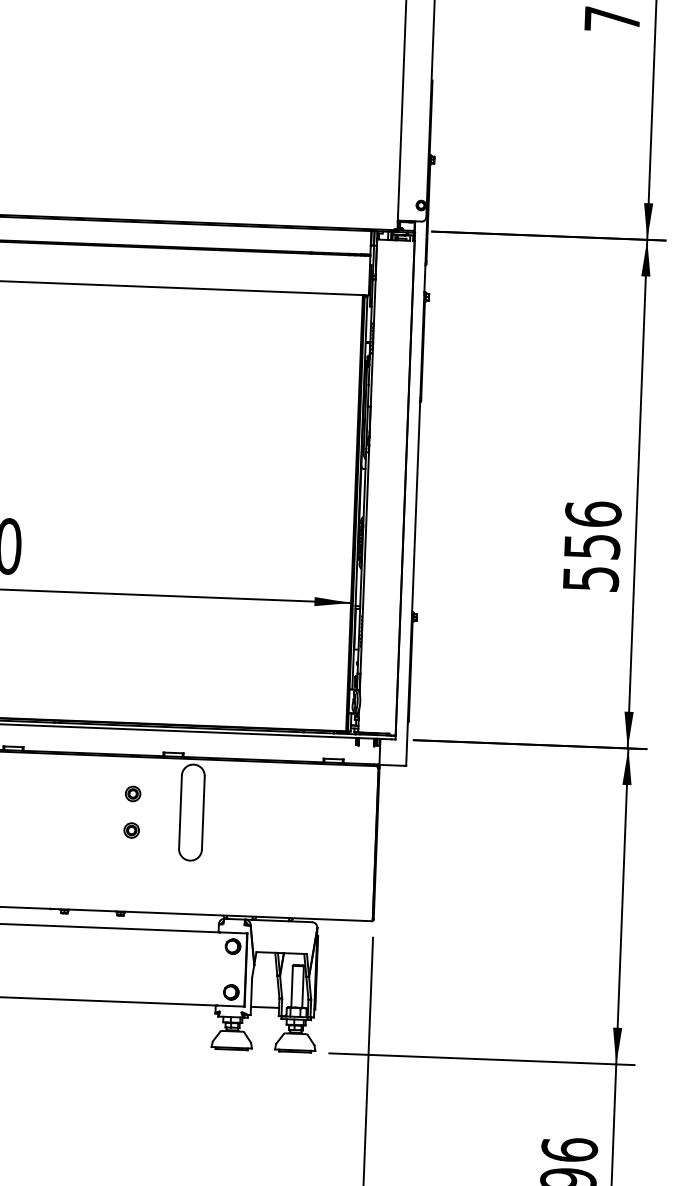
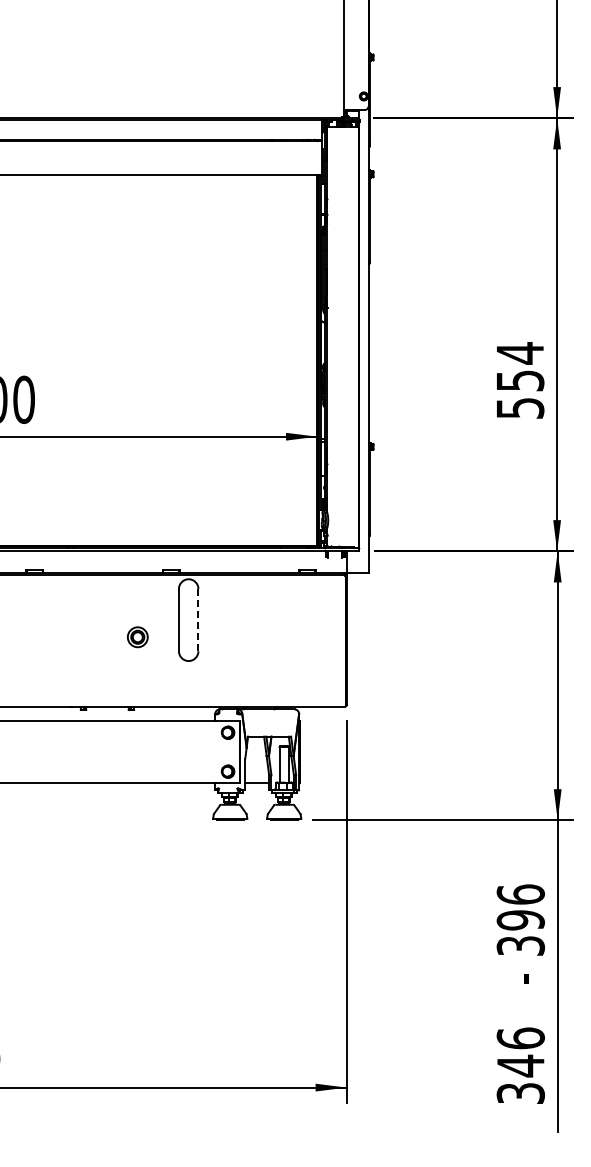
text: (593, 514) -> (520, 353), 556 -> 554
part: (133, 794) -> (138, 606), removed
line: (203, 812) -> (198, 619), solid -> dashed
part: (132, 830) -> (138, 637), size x1.6

